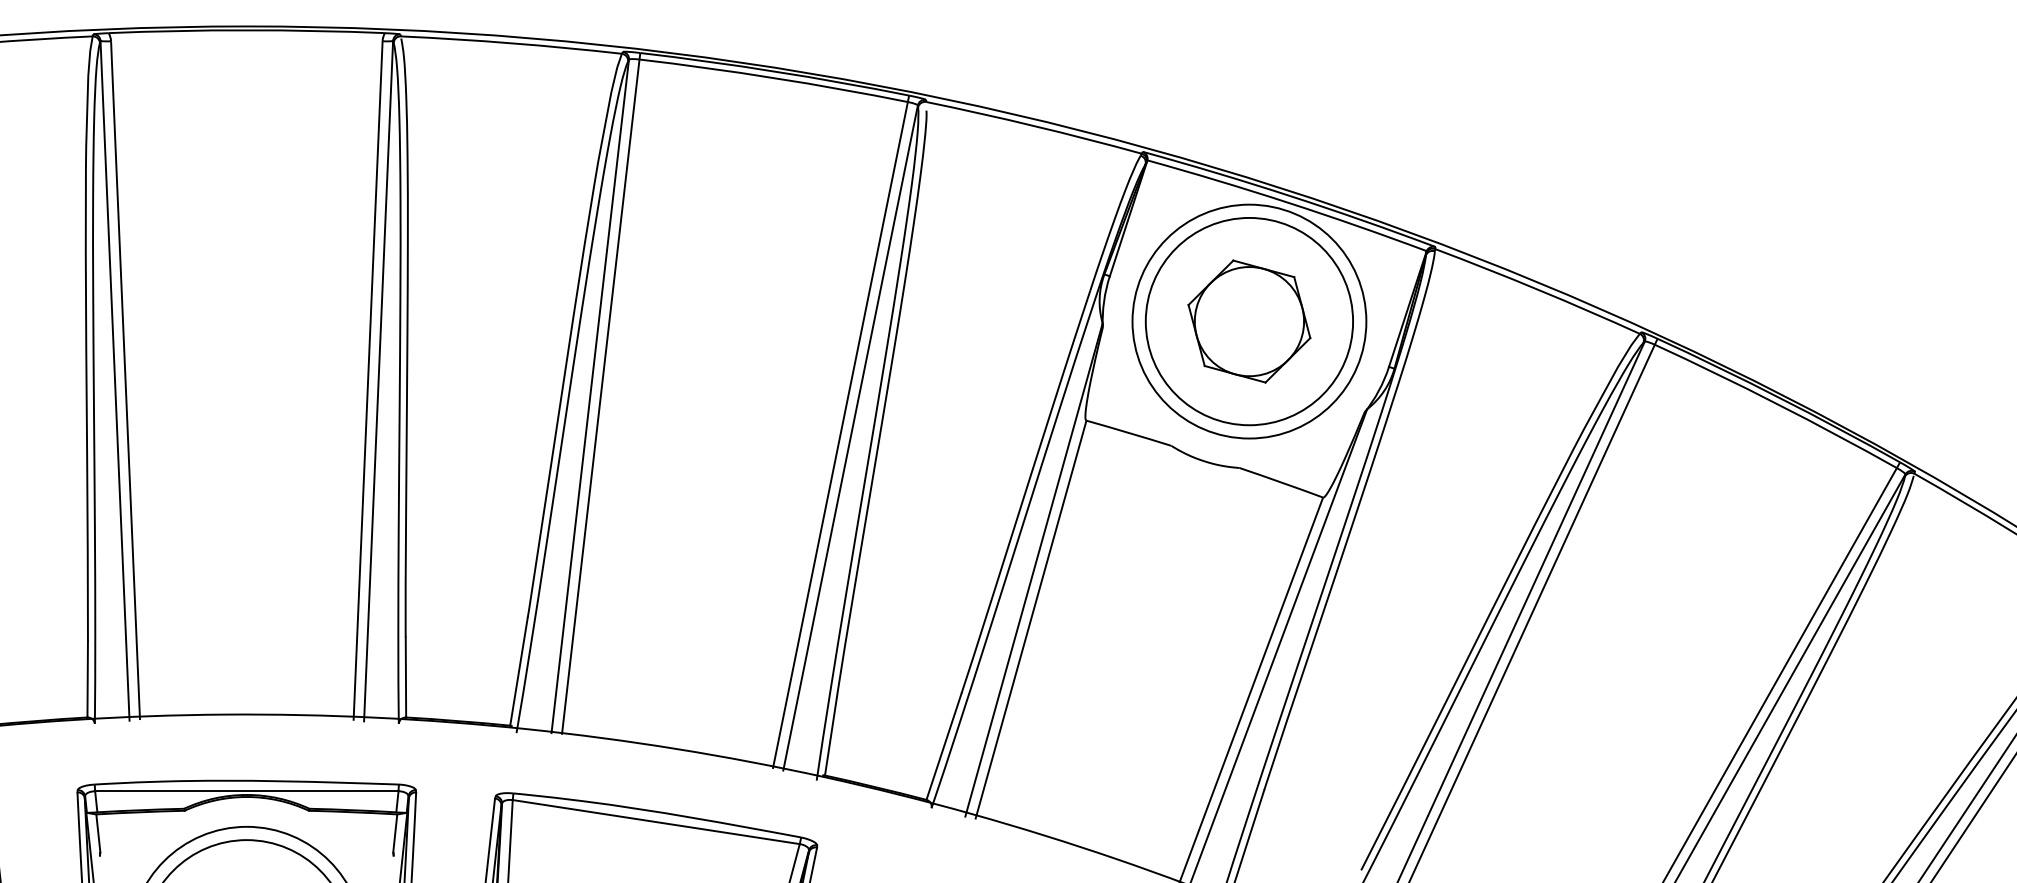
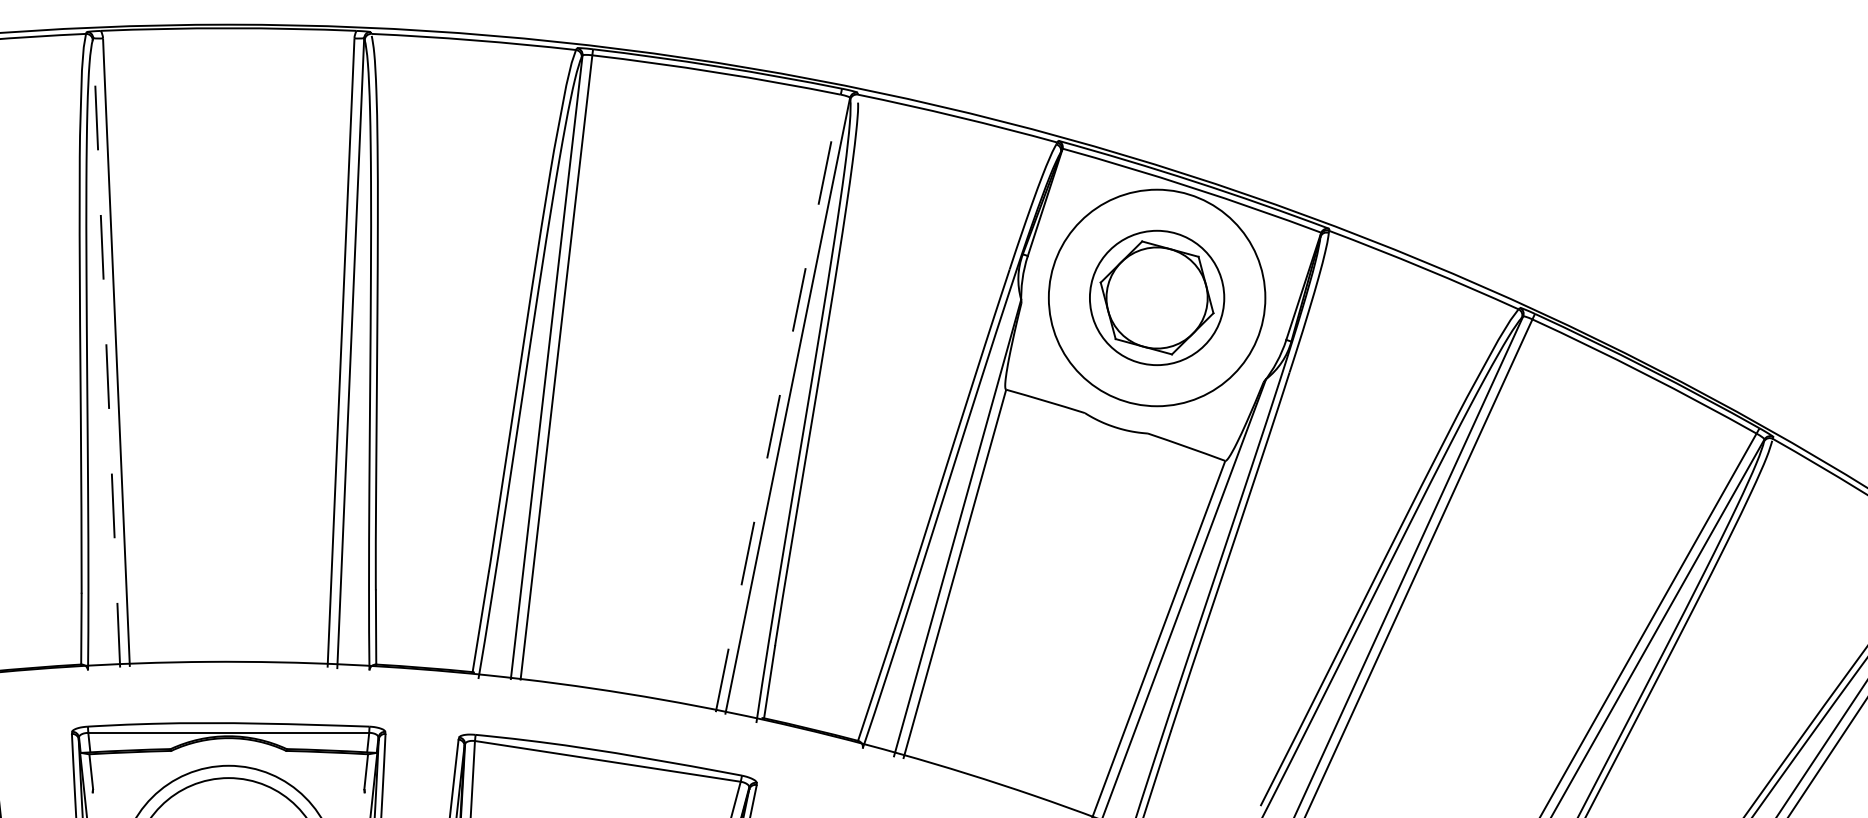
circle: (1249, 321) -> (1157, 297), size x0.7
line: (114, 380) -> (106, 352), solid -> dashed
line: (840, 435) -> (778, 403), solid -> dashed

